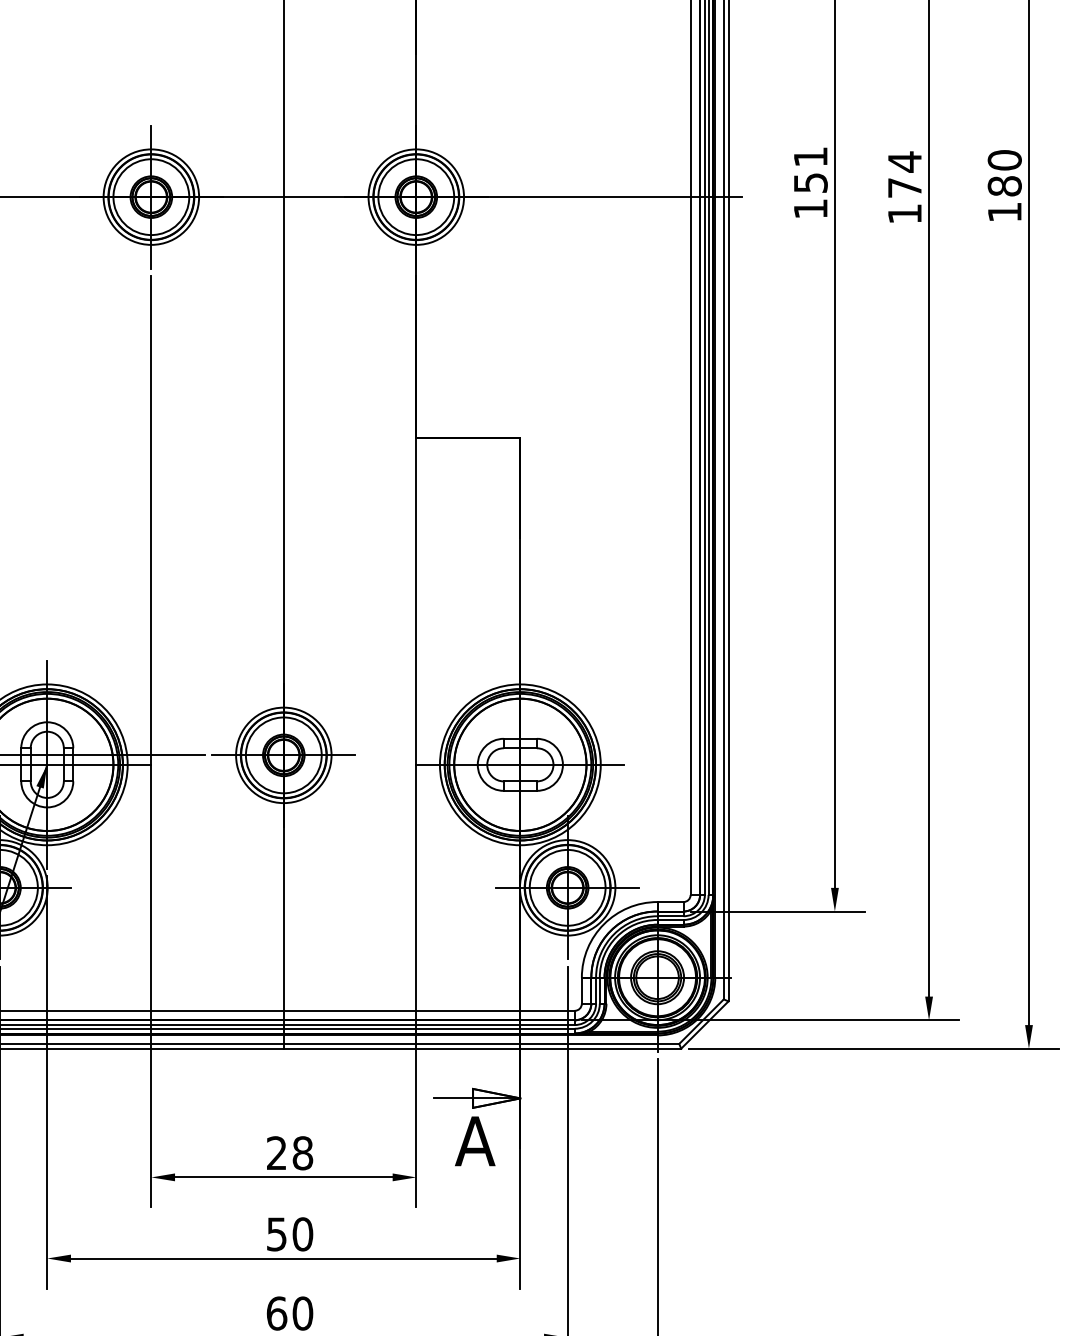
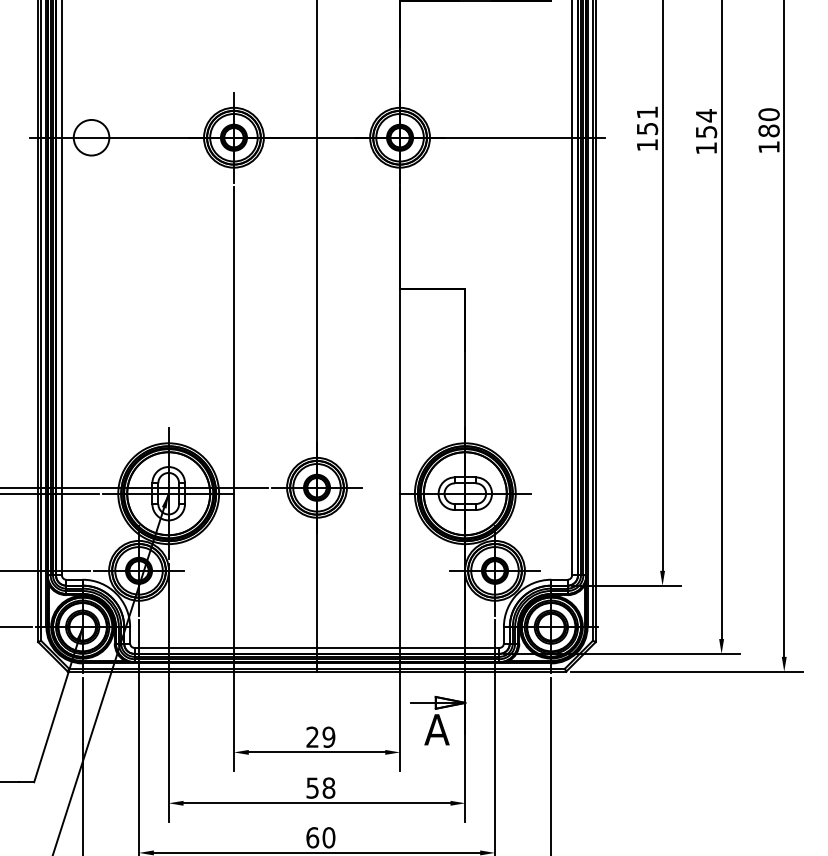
text: (904, 188) -> (706, 132), 174 -> 154
text: (302, 1152) -> (328, 736), 28 -> 29
text: (302, 1233) -> (328, 787), 50 -> 58

